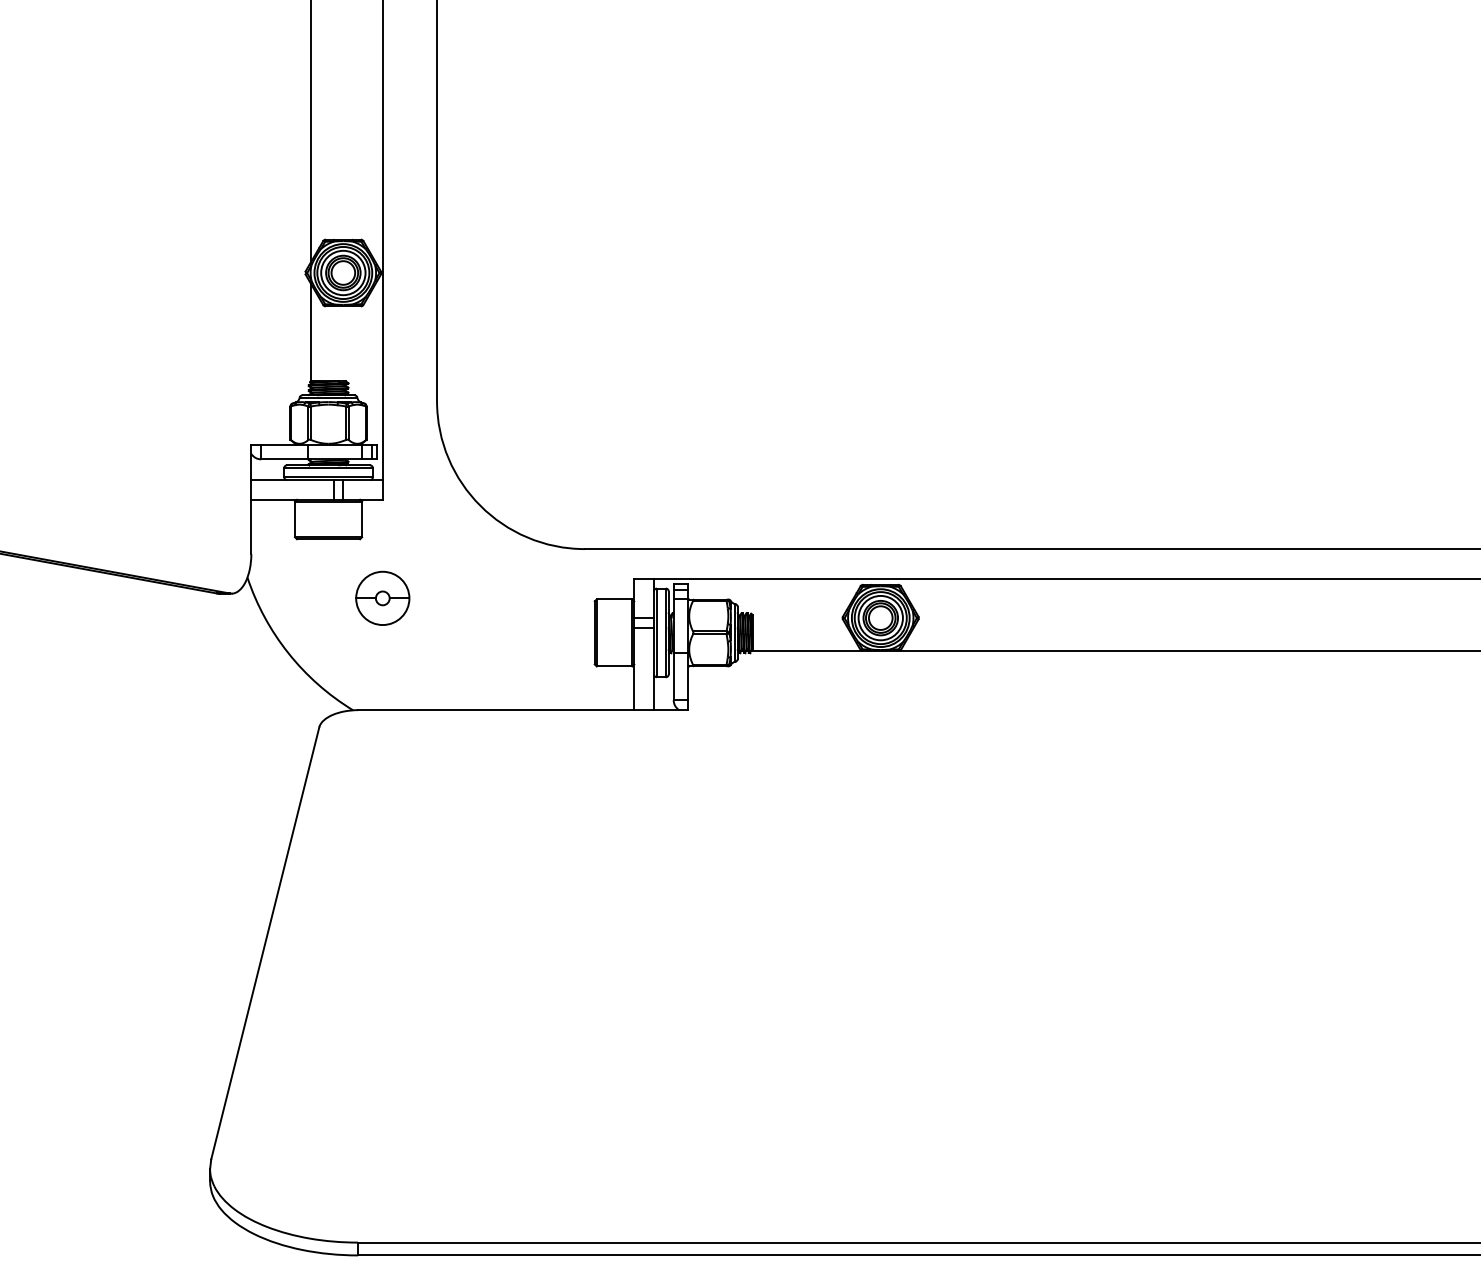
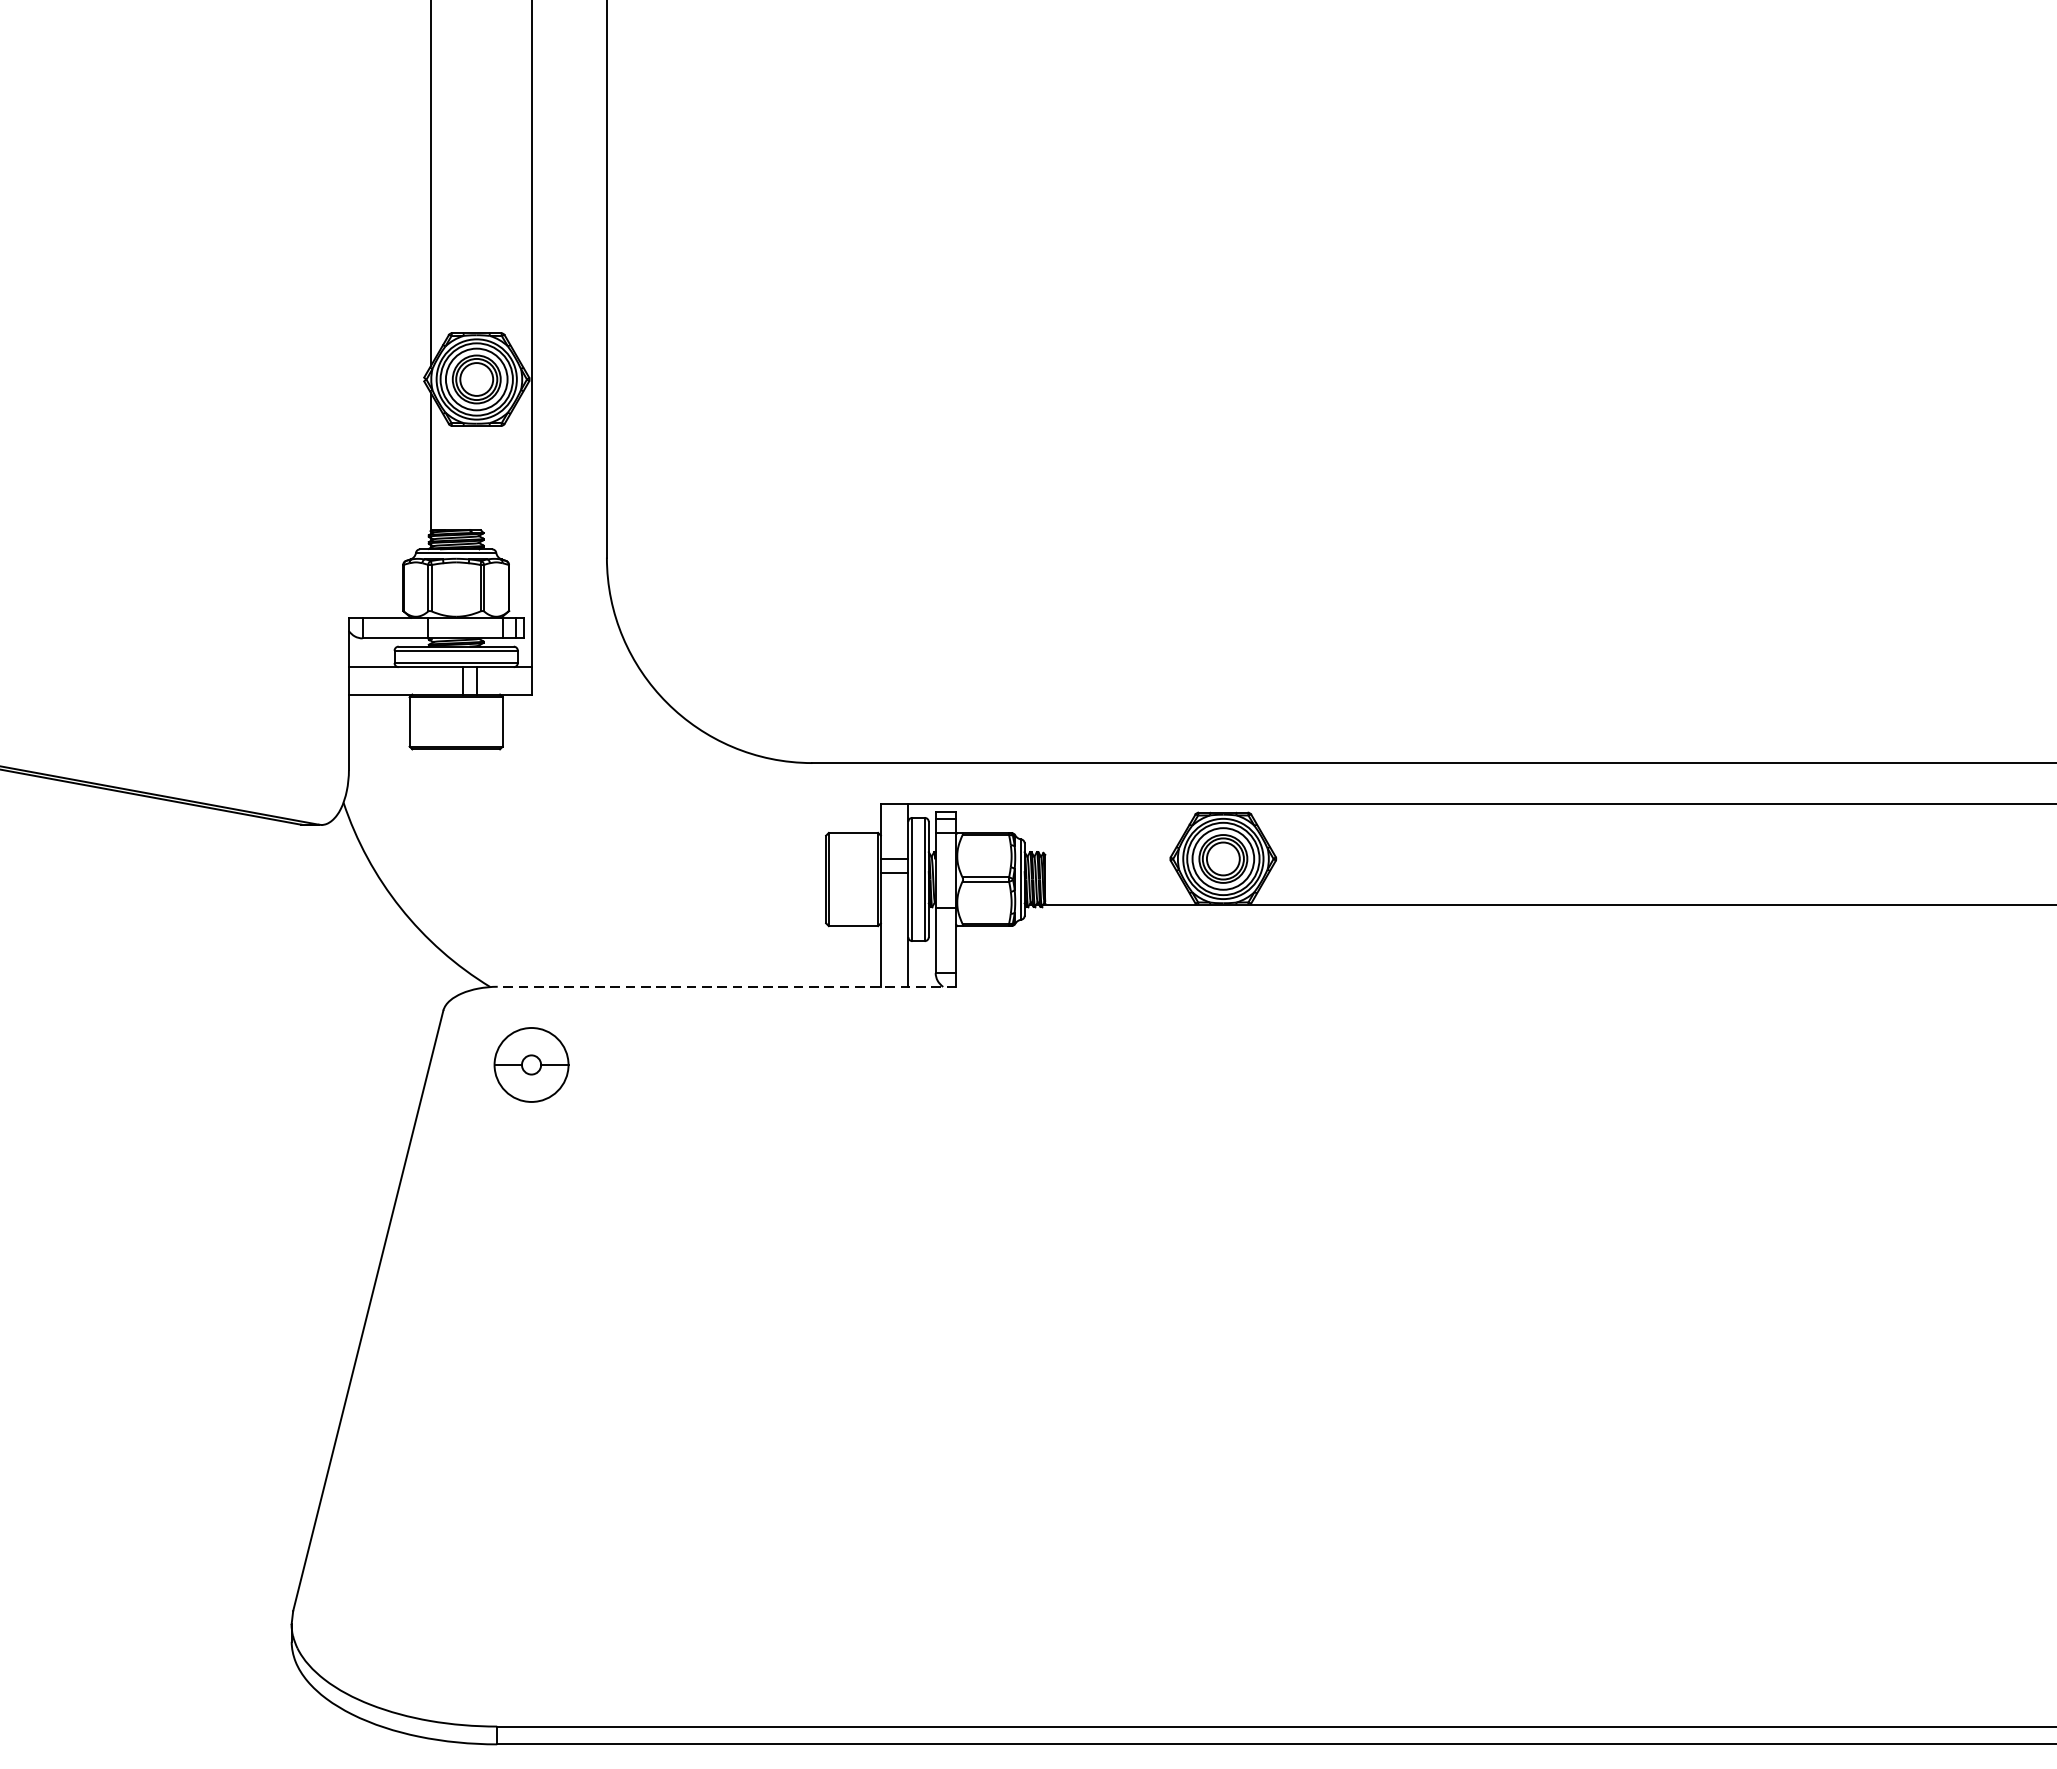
part: (382, 597) -> (531, 1063), moved
line: (522, 710) -> (725, 987), solid -> dashed

